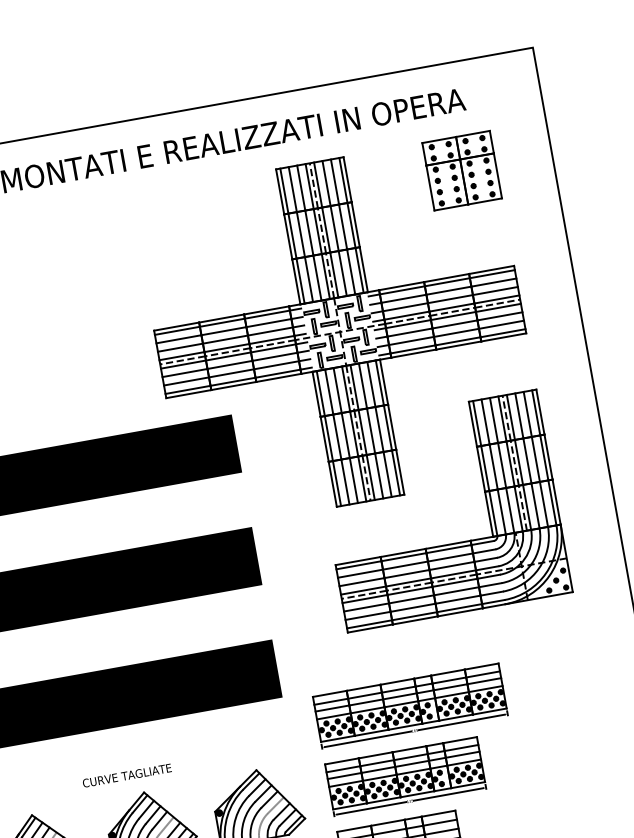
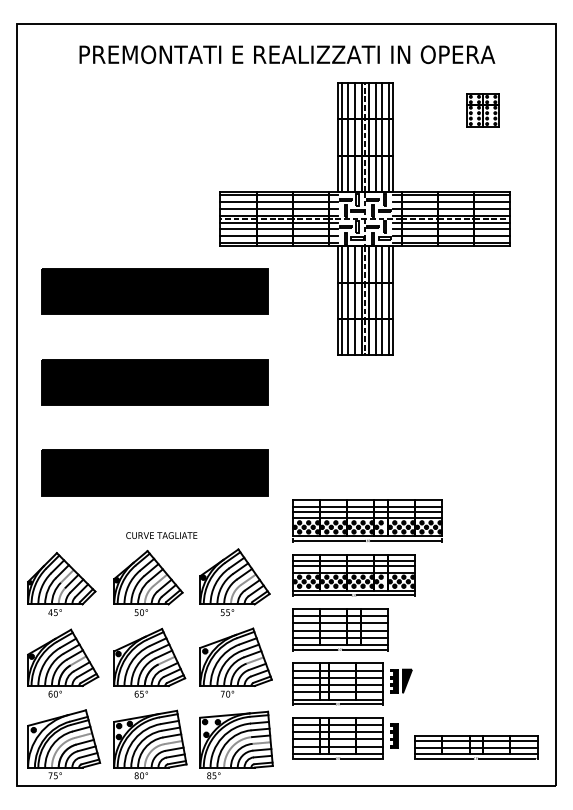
part: (461, 171) -> (482, 110), size x0.6
part: (447, 543) -> (419, 399), removed
text: (126, 775) -> (161, 535), moved

